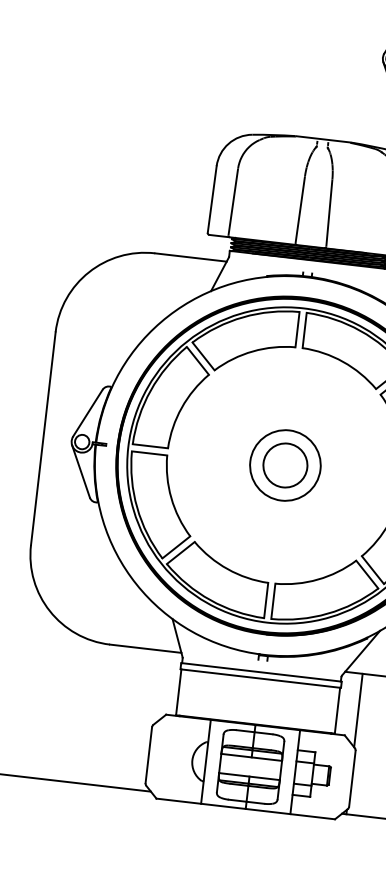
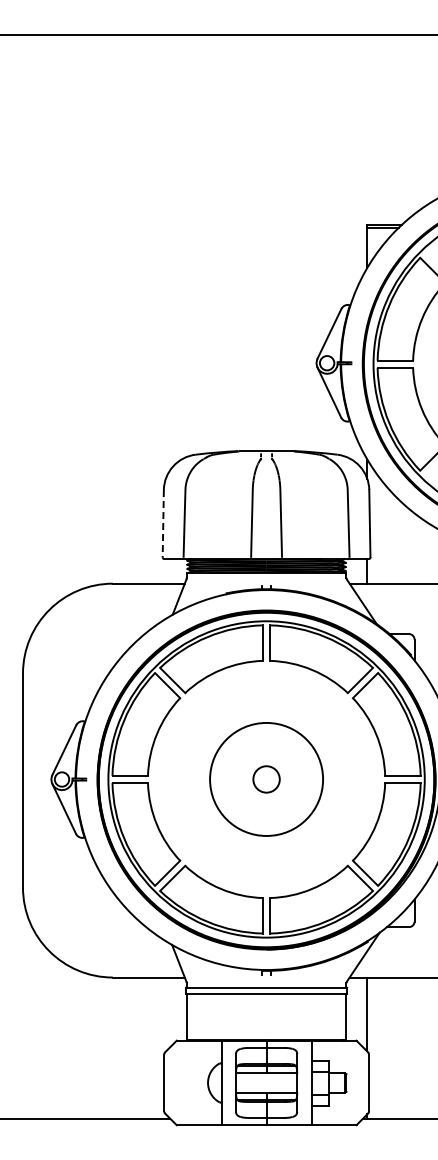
line: (212, 199) -> (163, 523), solid -> dashed
circle: (285, 465) -> (266, 779), size x0.6
circle: (285, 465) -> (266, 779), size x1.6

